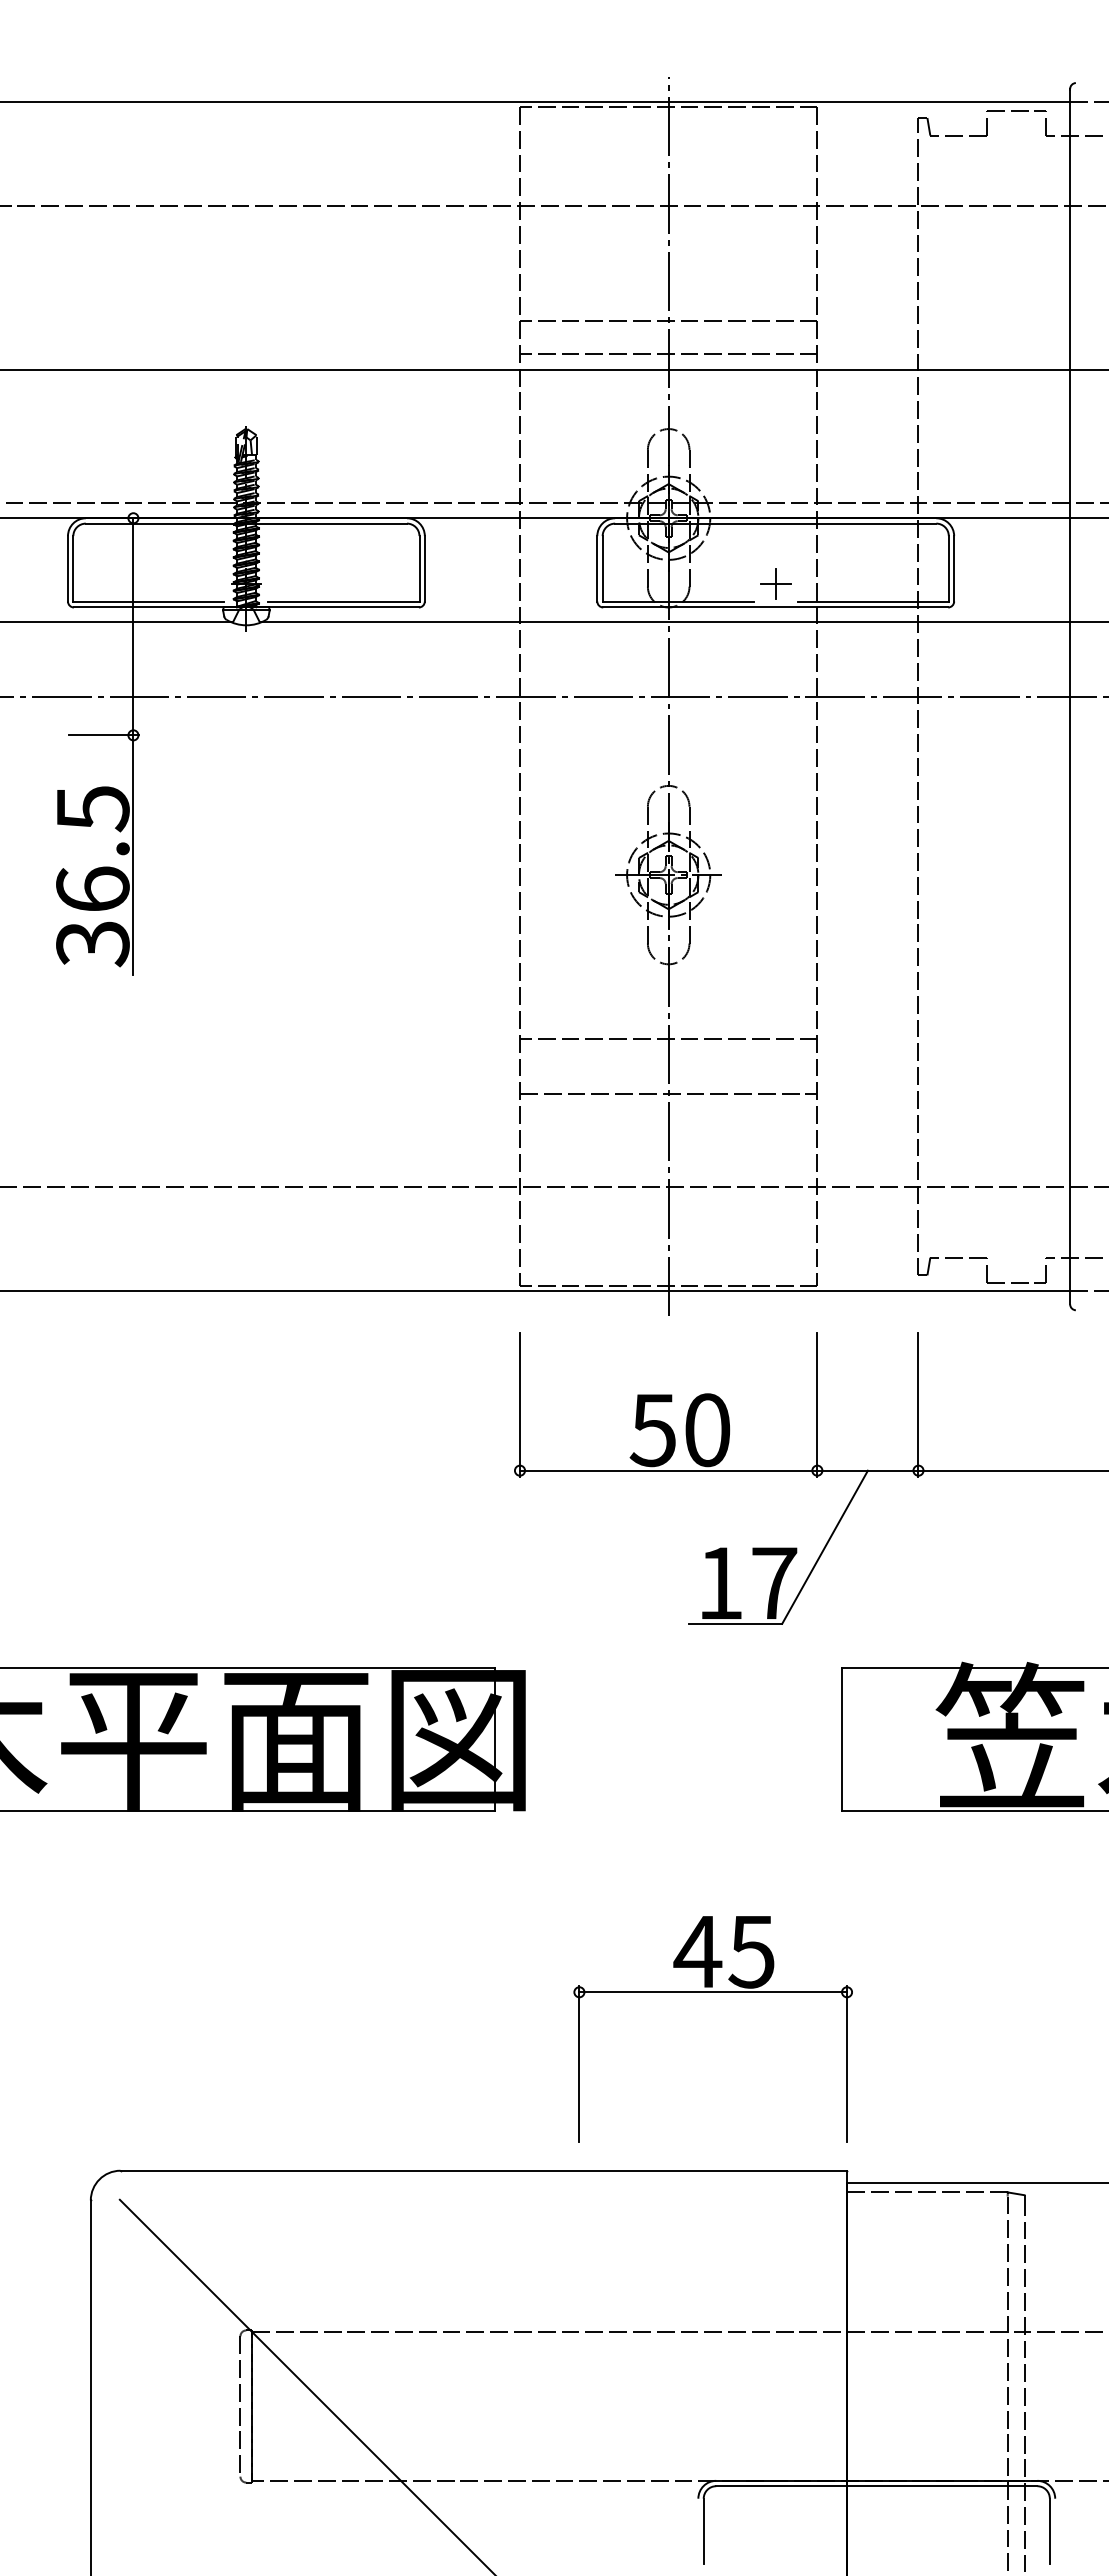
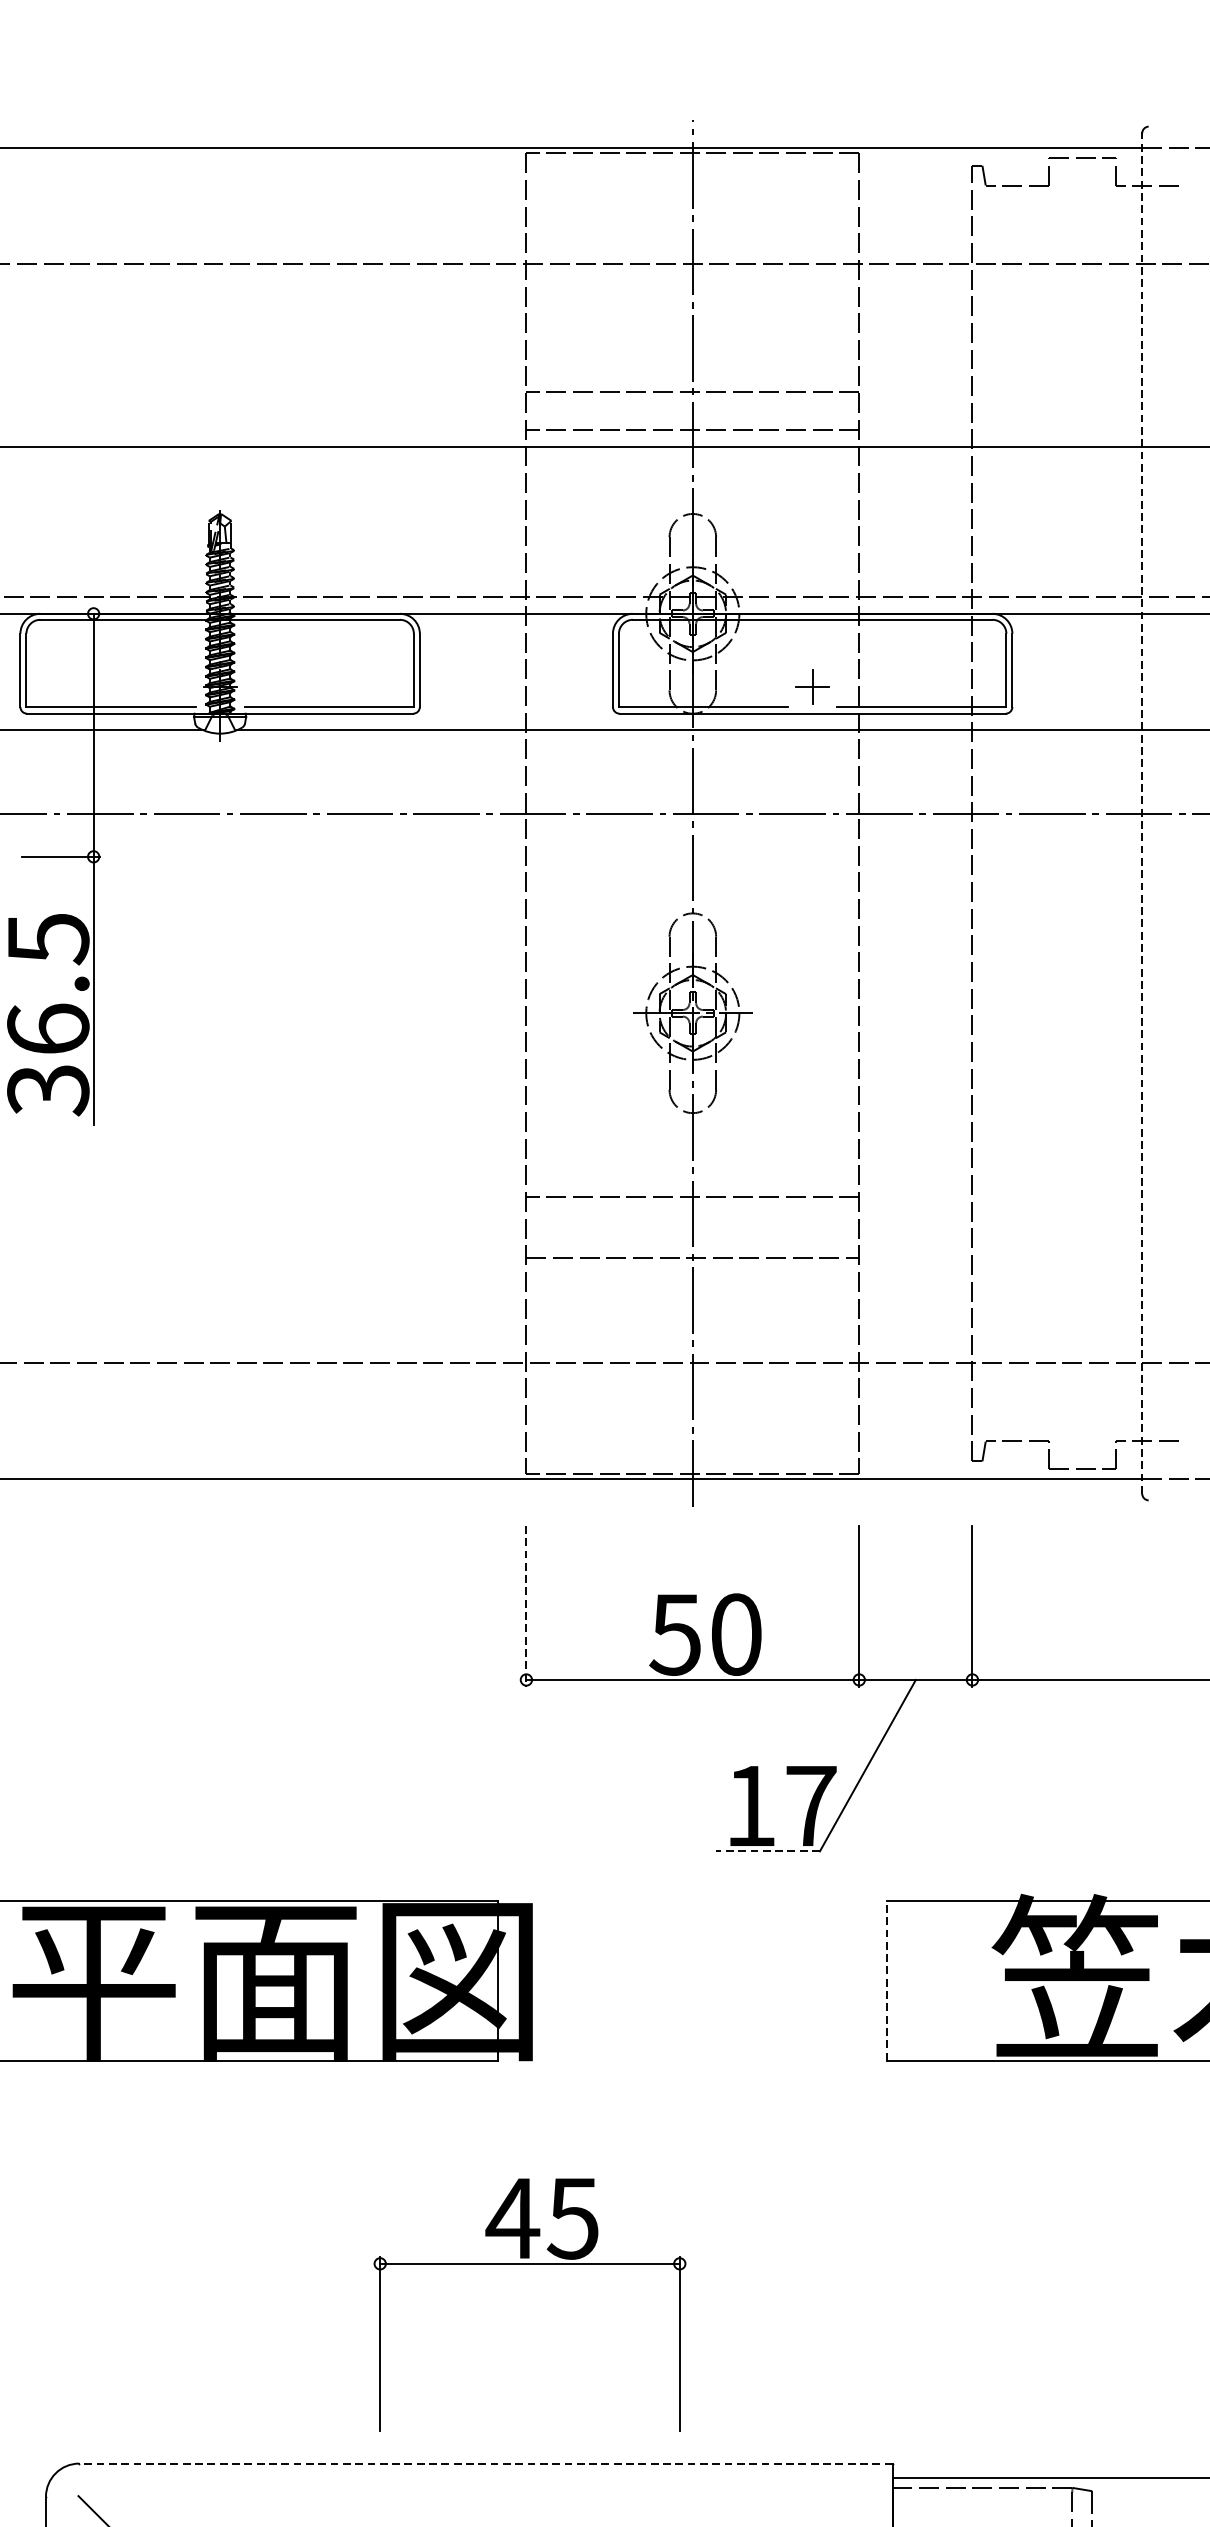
line: (1070, 696) -> (1142, 813), solid -> dashed
line: (520, 1404) -> (526, 1605), solid -> dashed
line: (735, 1623) -> (767, 1851), solid -> dashed
line: (842, 1738) -> (887, 1979), solid -> dashed
part: (712, 1992) -> (529, 2264), moved
line: (483, 2170) -> (485, 2463), solid -> dashed

